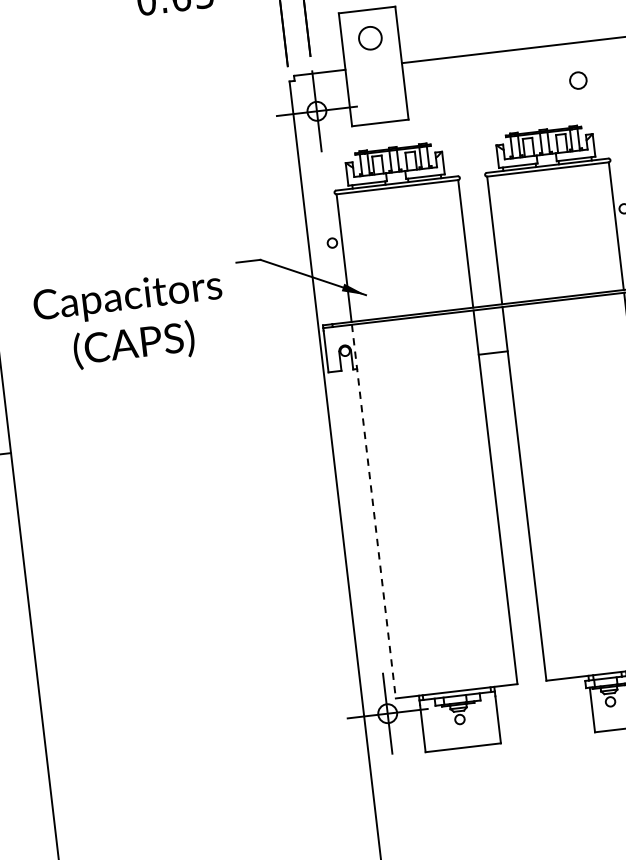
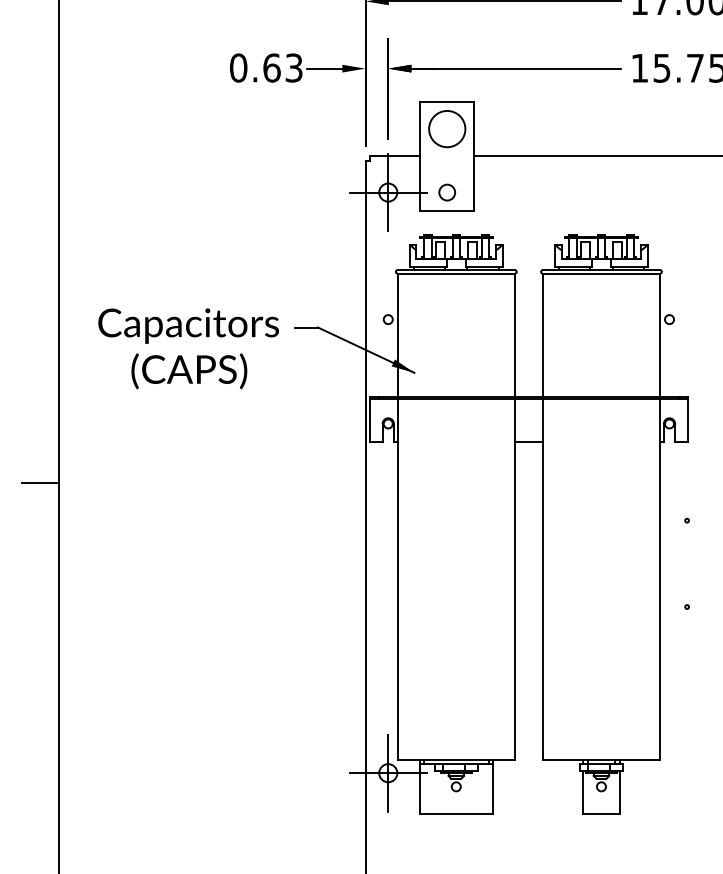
circle: (370, 37) -> (447, 128), size x1.67
circle: (578, 80) -> (447, 192), moved
text: (130, 321) -> (188, 348), moved
line: (373, 512) -> (397, 580), dashed -> solid

